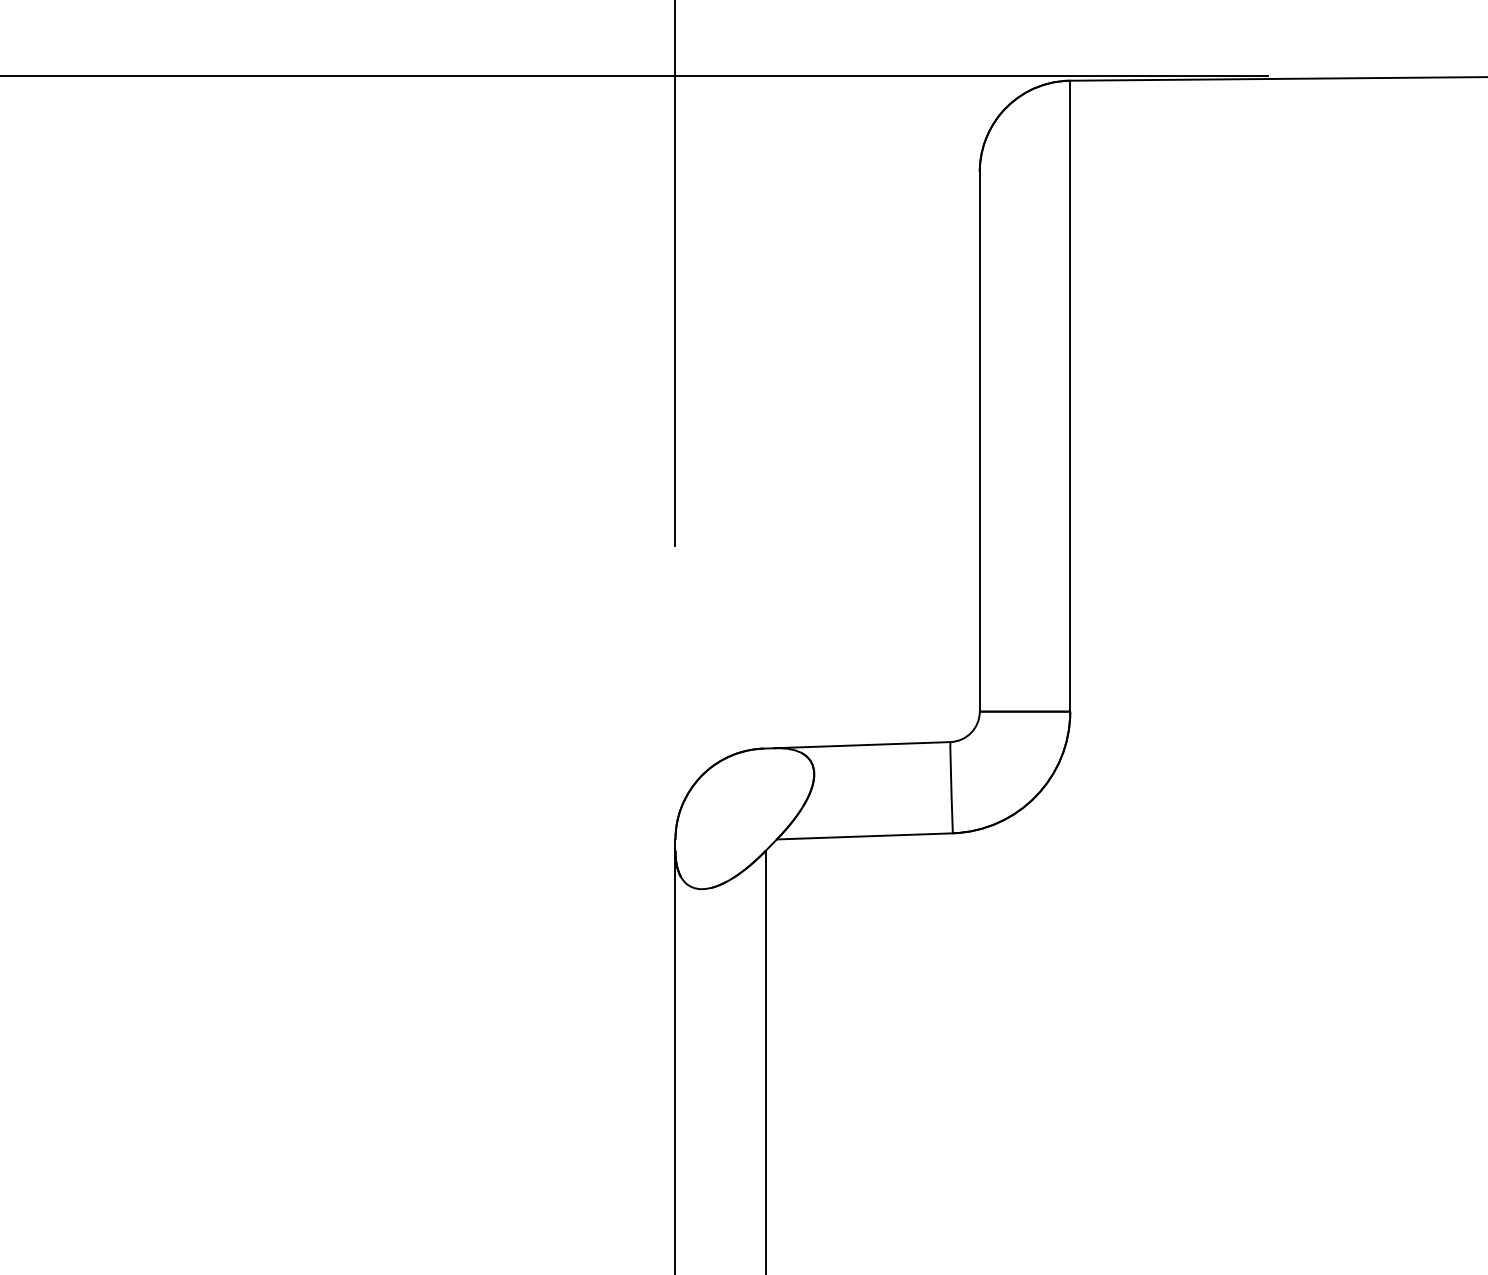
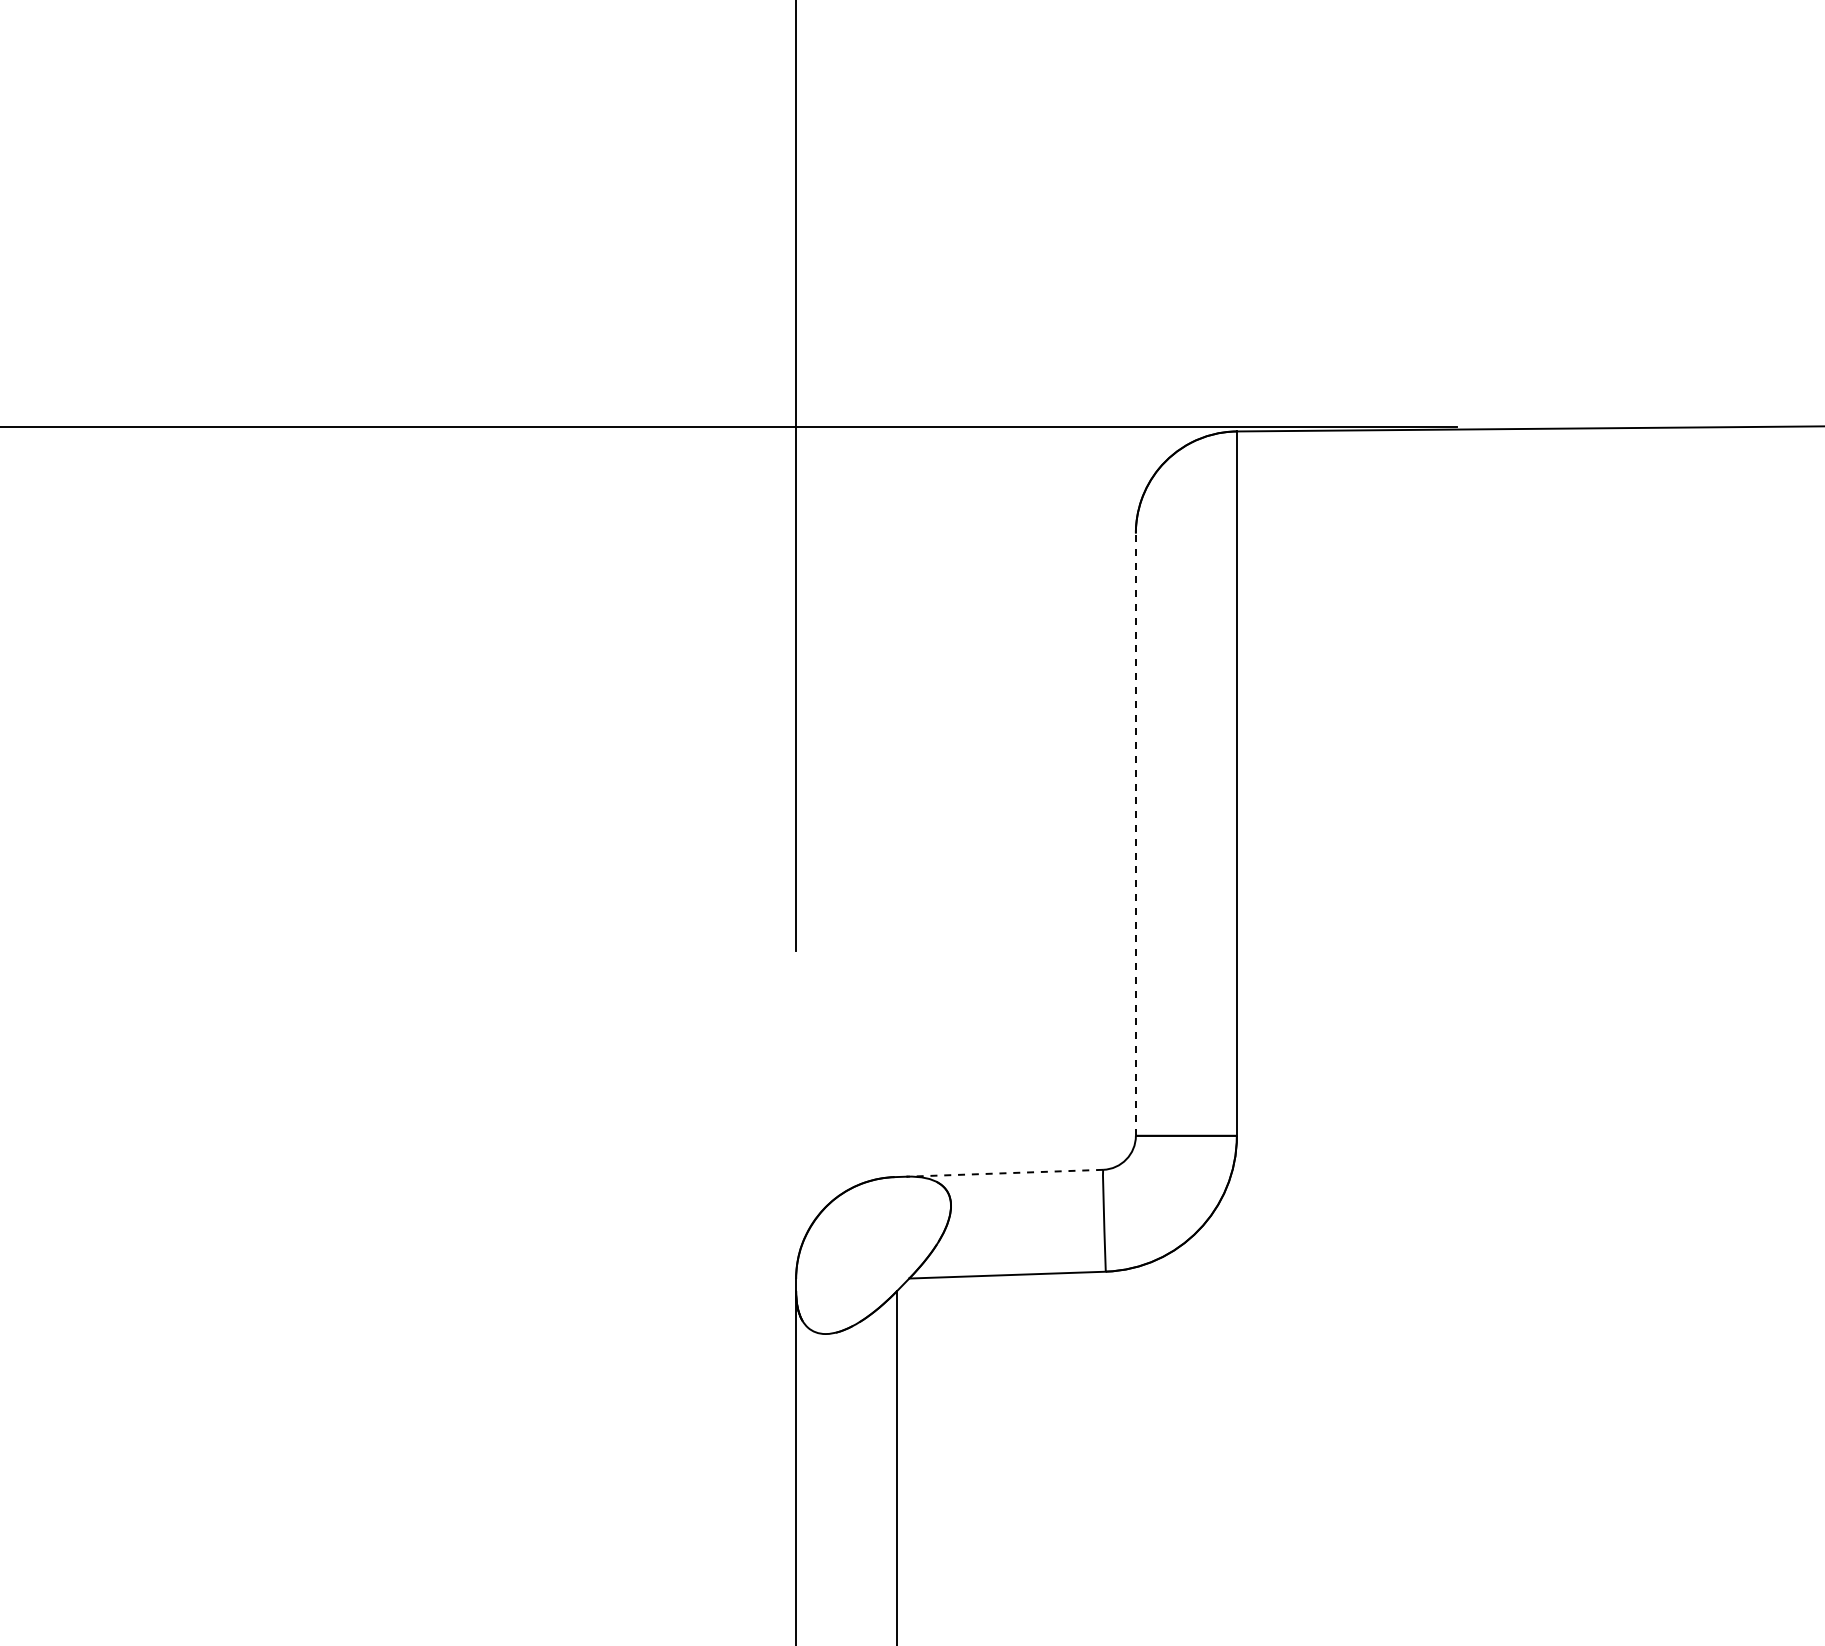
line: (979, 441) -> (1135, 834), solid -> dashed
line: (862, 745) -> (1004, 1173), solid -> dashed

